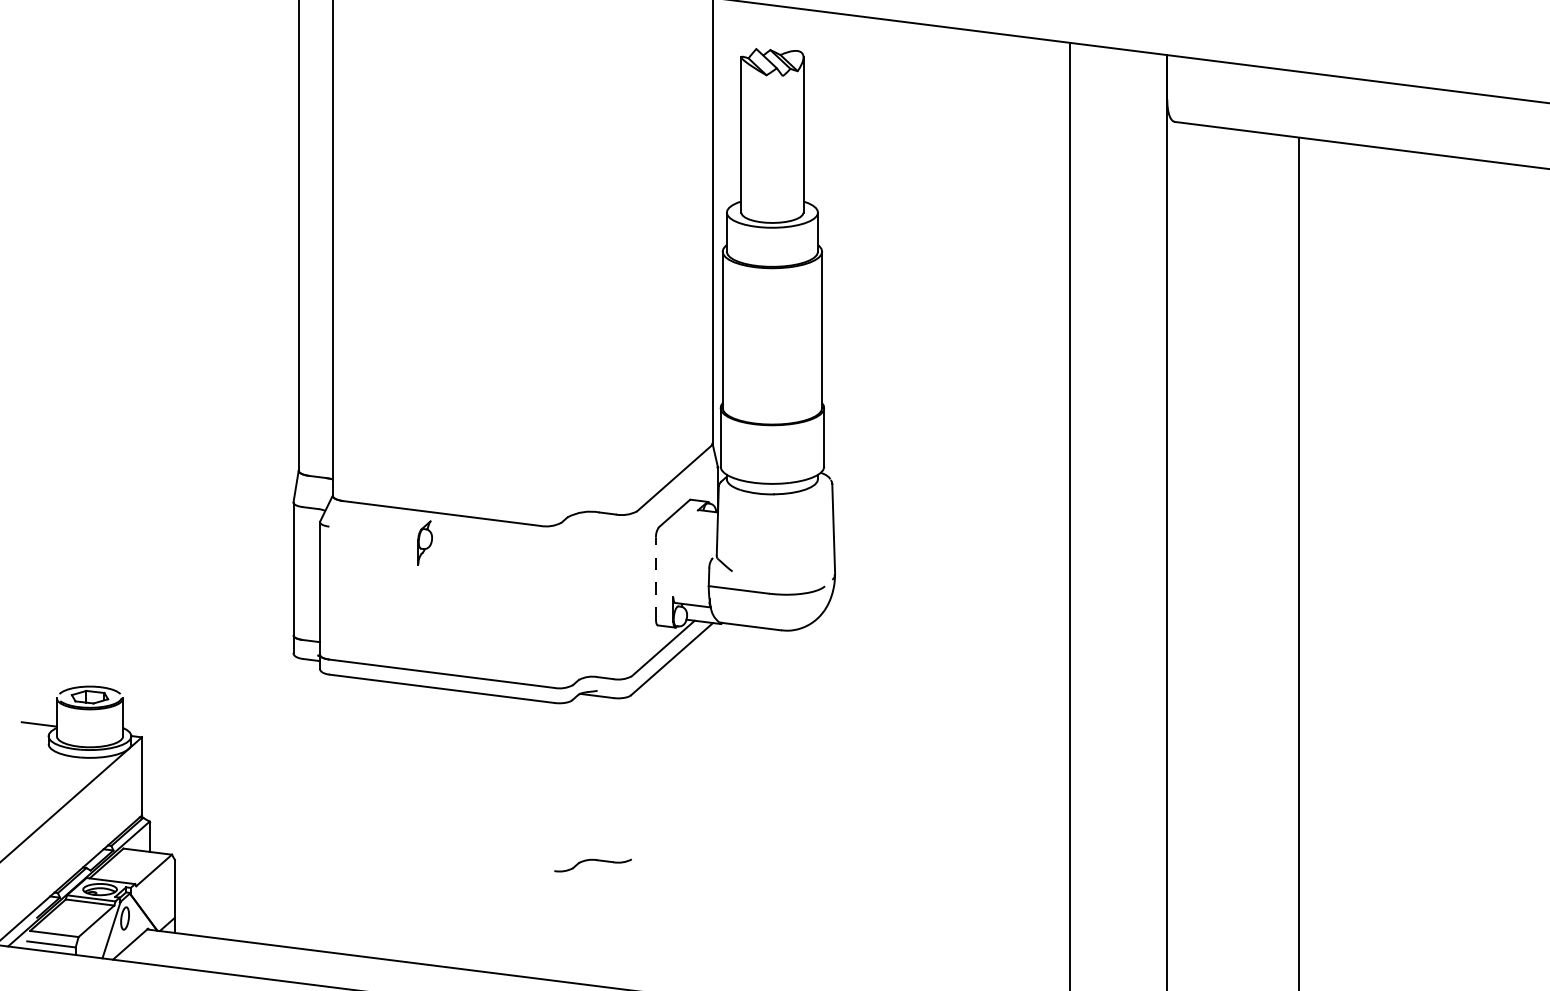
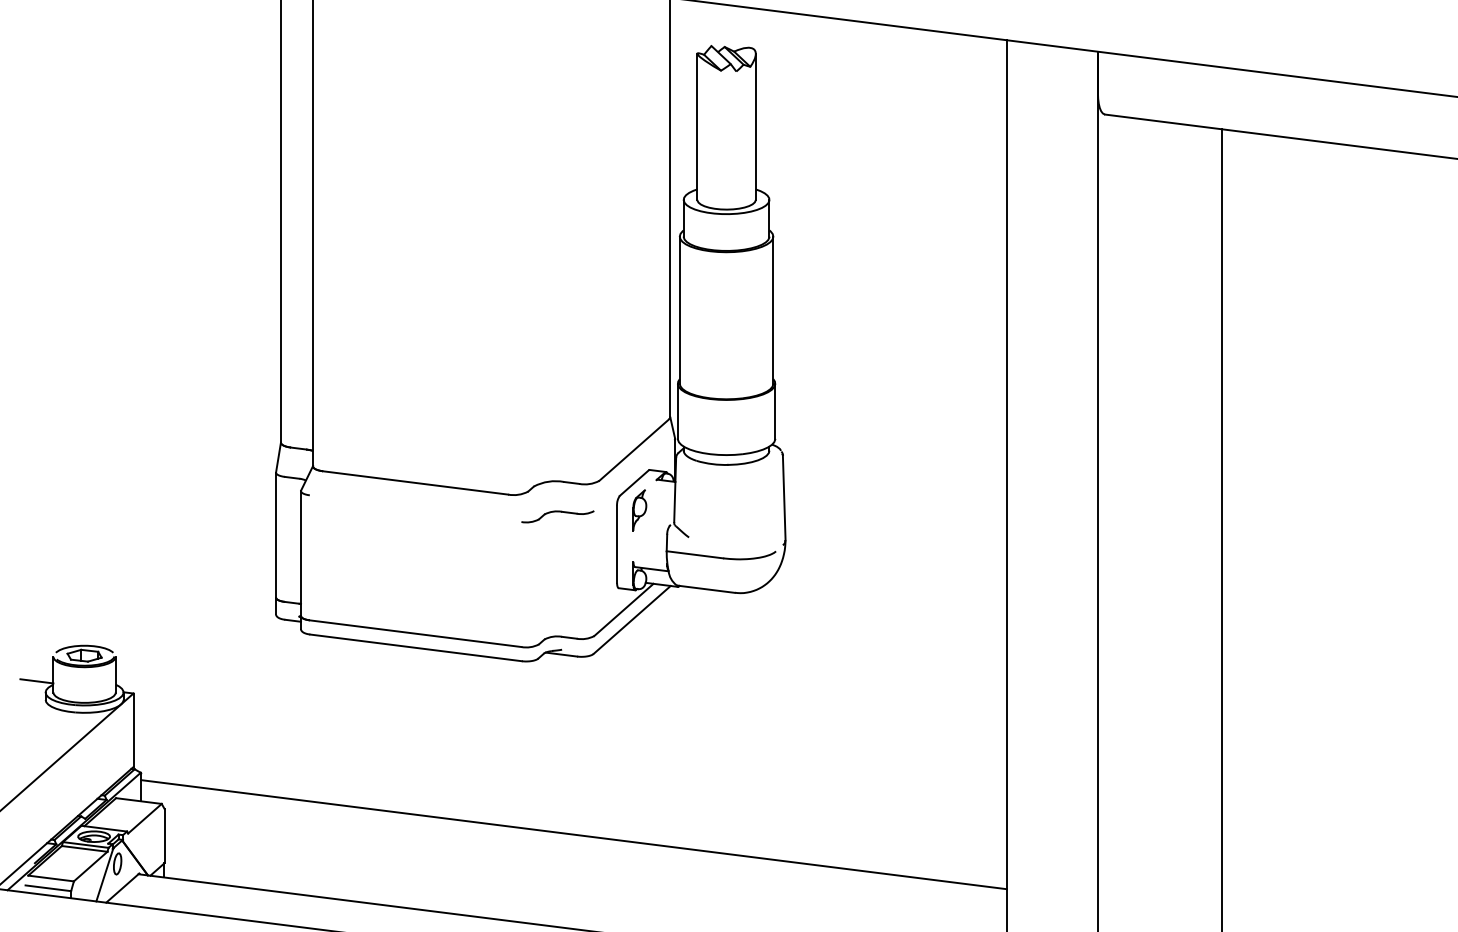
part: (424, 542) -> (639, 510), moved
line: (656, 578) -> (617, 544), dashed -> solid
part: (592, 865) -> (557, 516), moved
line: (610, 887) -> (574, 834), added

